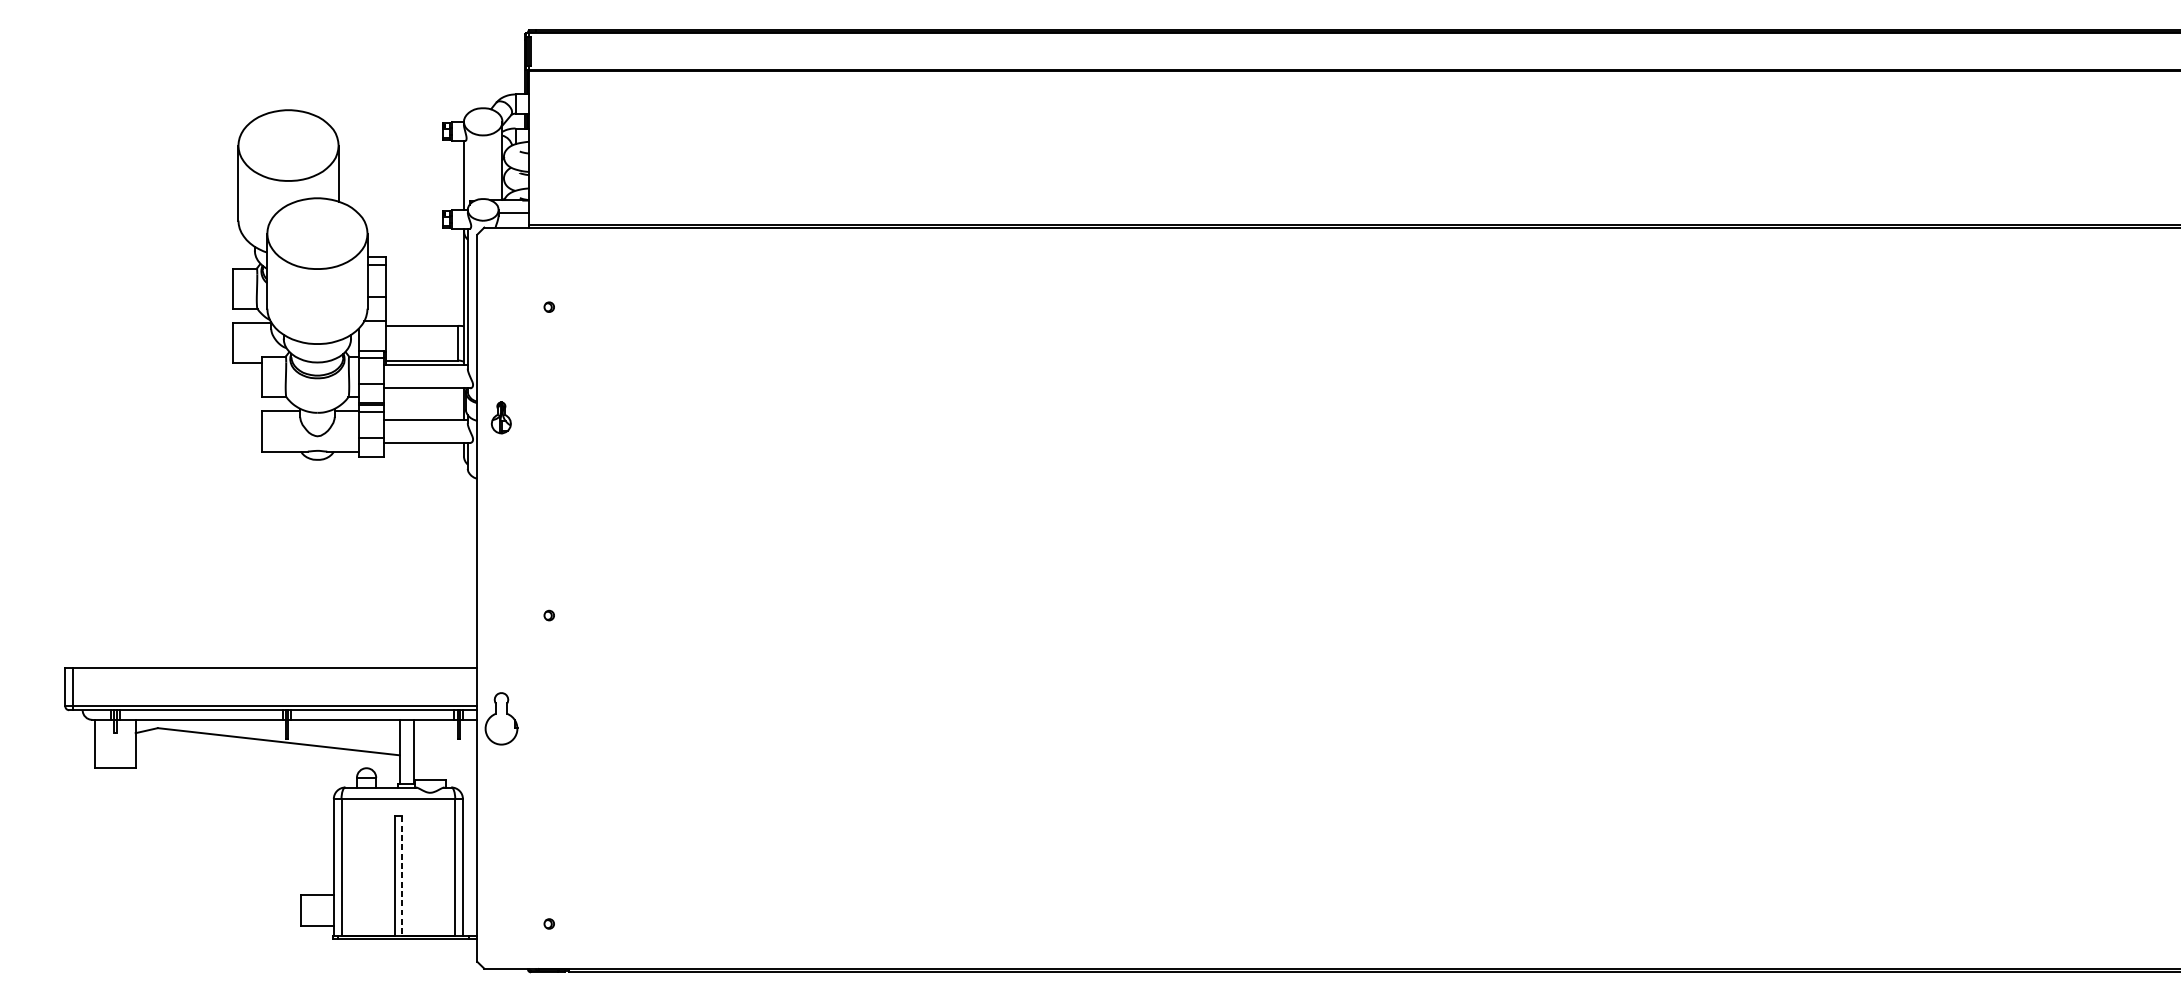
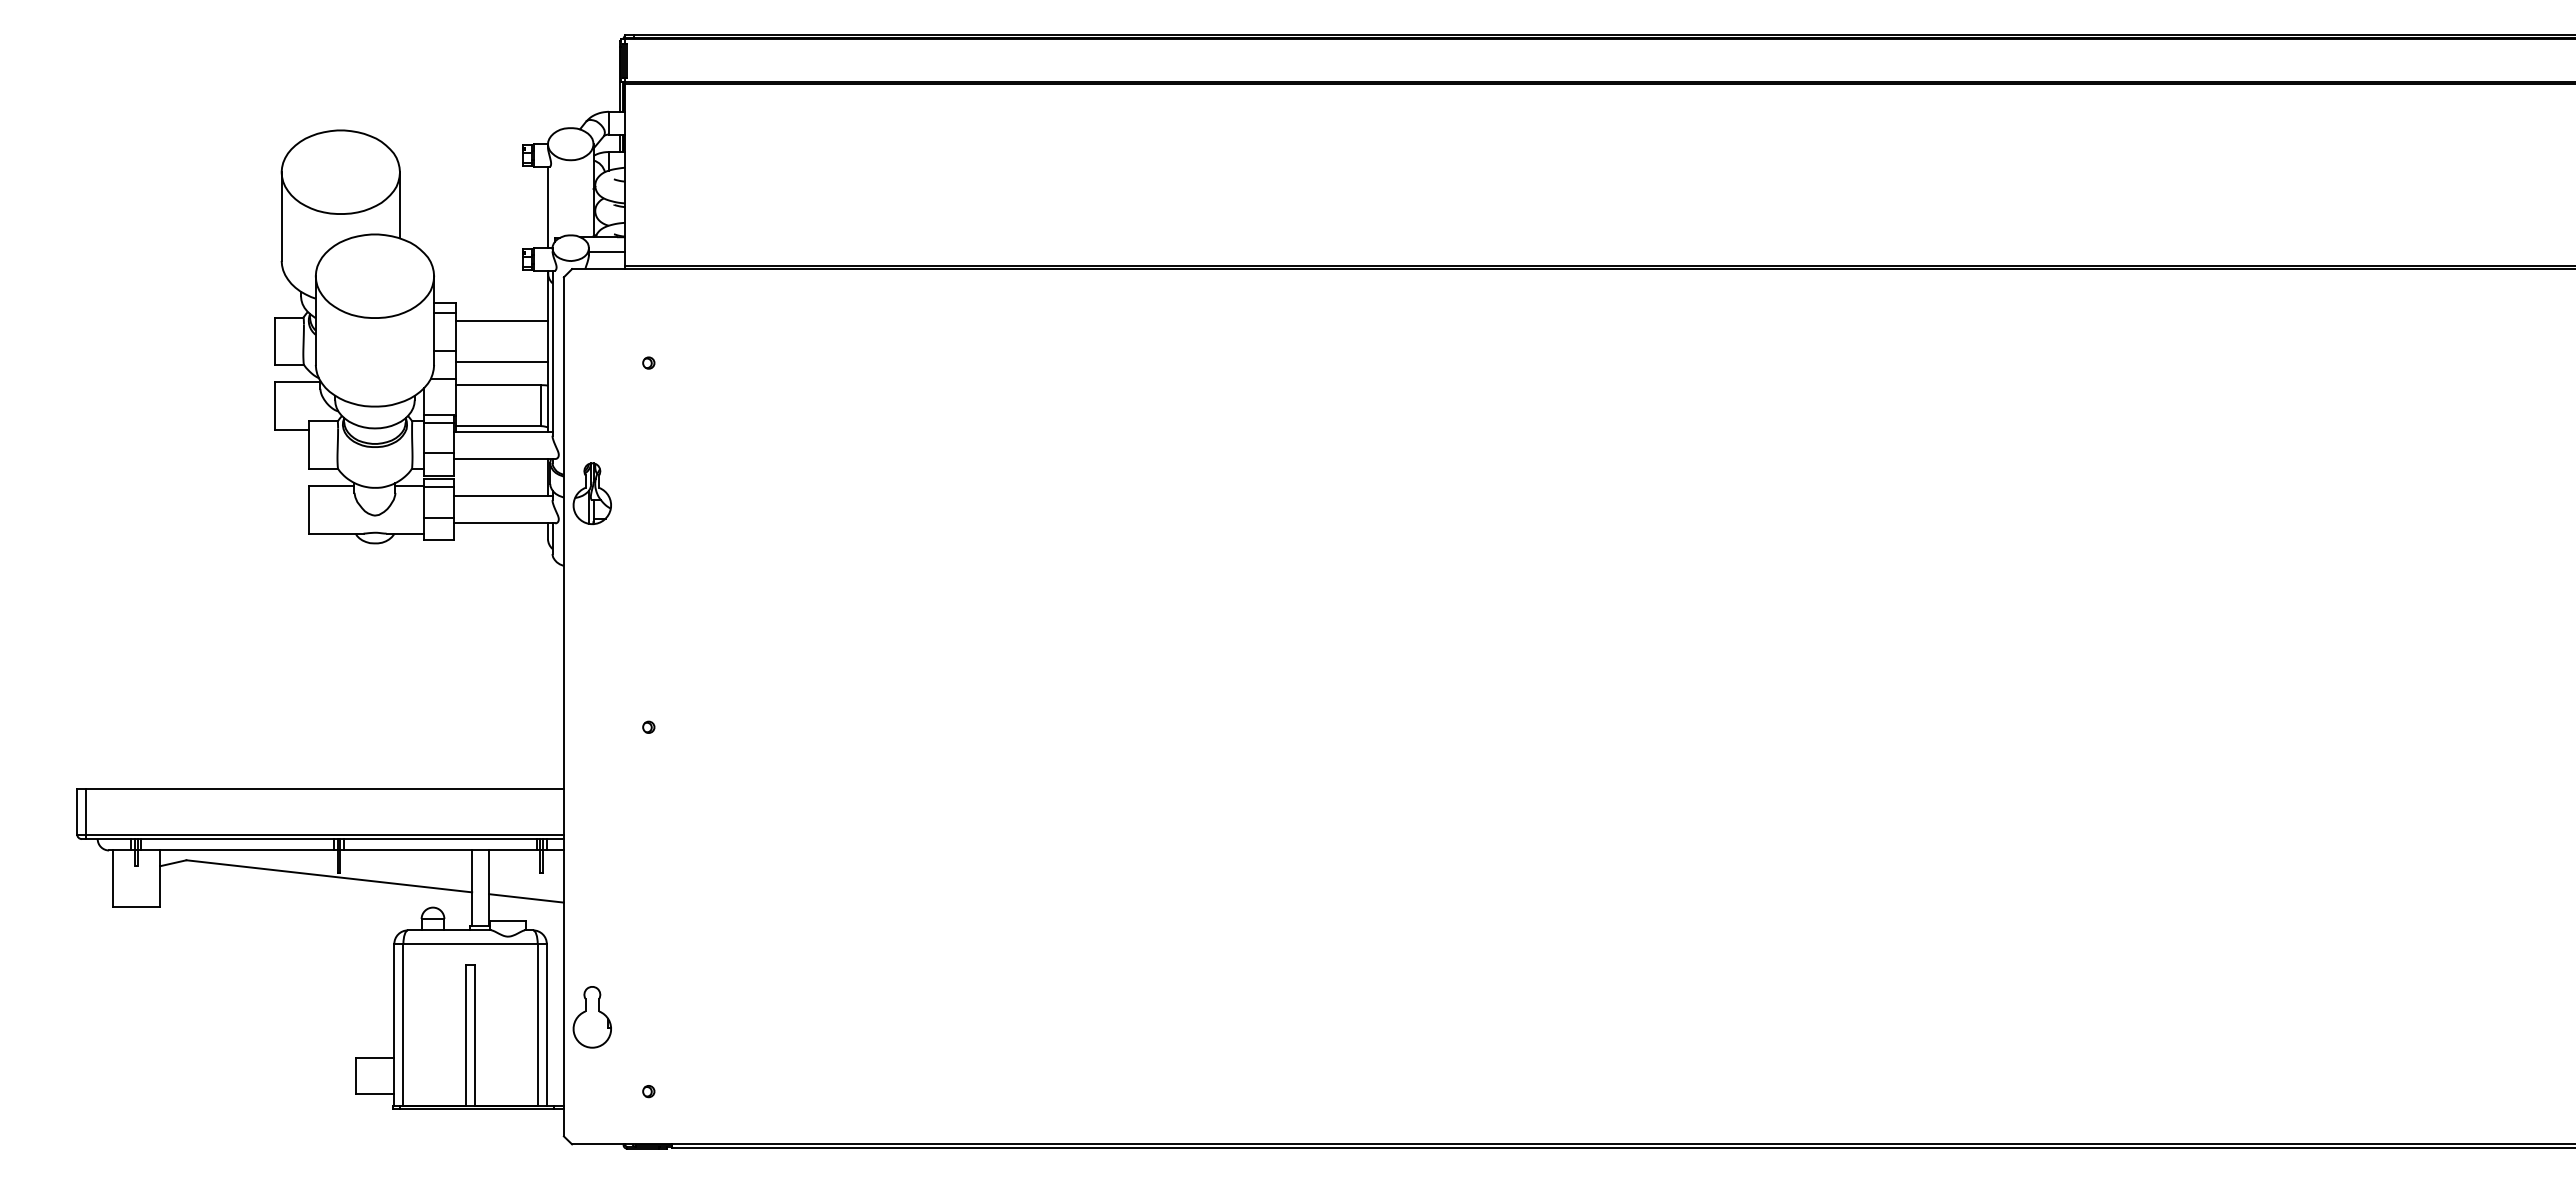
line: (424, 271) -> (501, 320), added
line: (424, 305) -> (501, 361), added
part: (500, 417) -> (591, 493), size x1.67
part: (500, 719) -> (591, 1017), moved
line: (445, 760) -> (526, 898), added
line: (402, 876) -> (475, 1035), dashed -> solid

